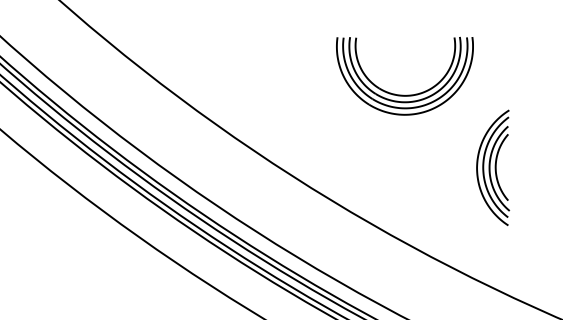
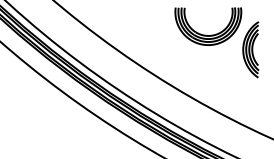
part: (492, 167) -> (250, 49), moved

